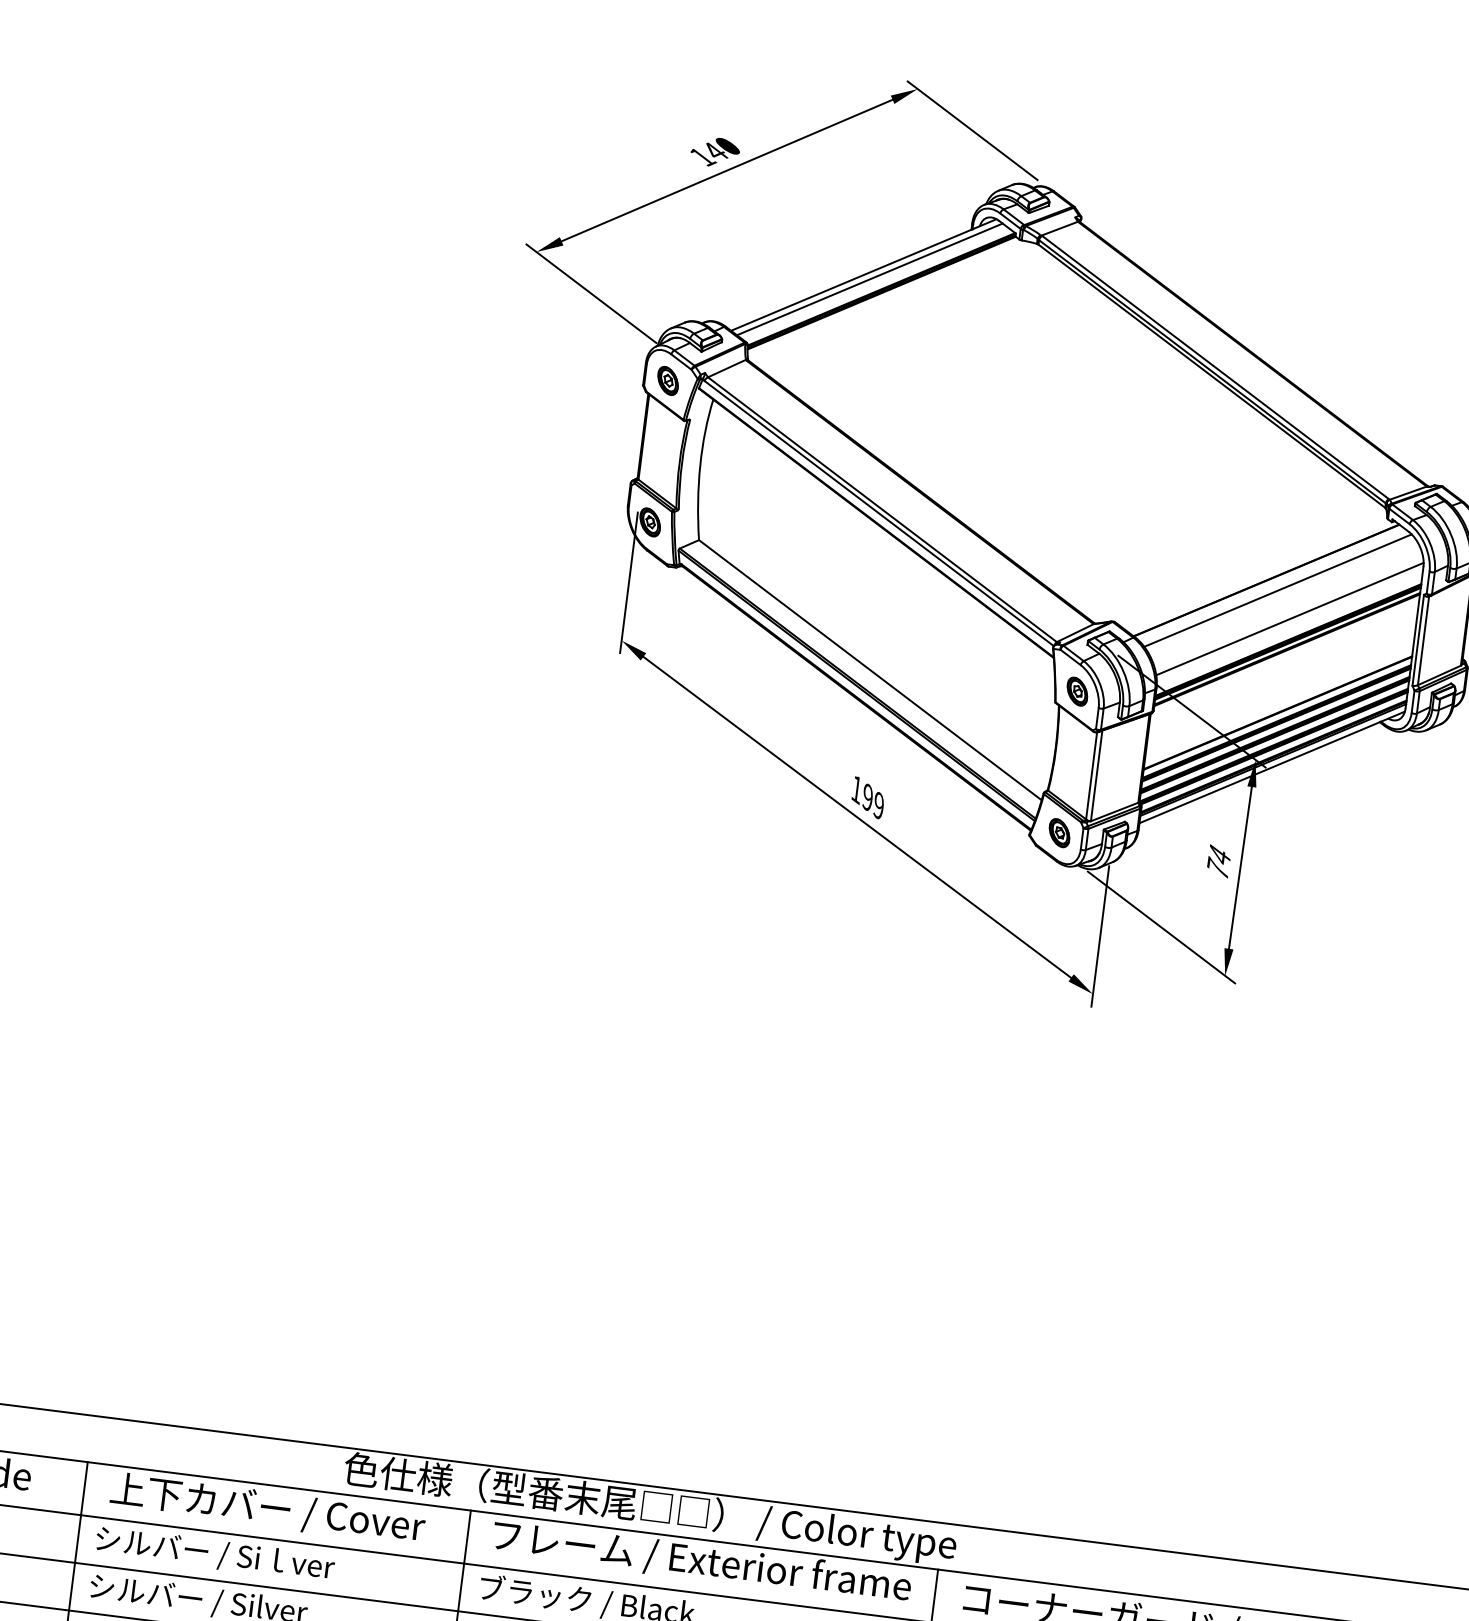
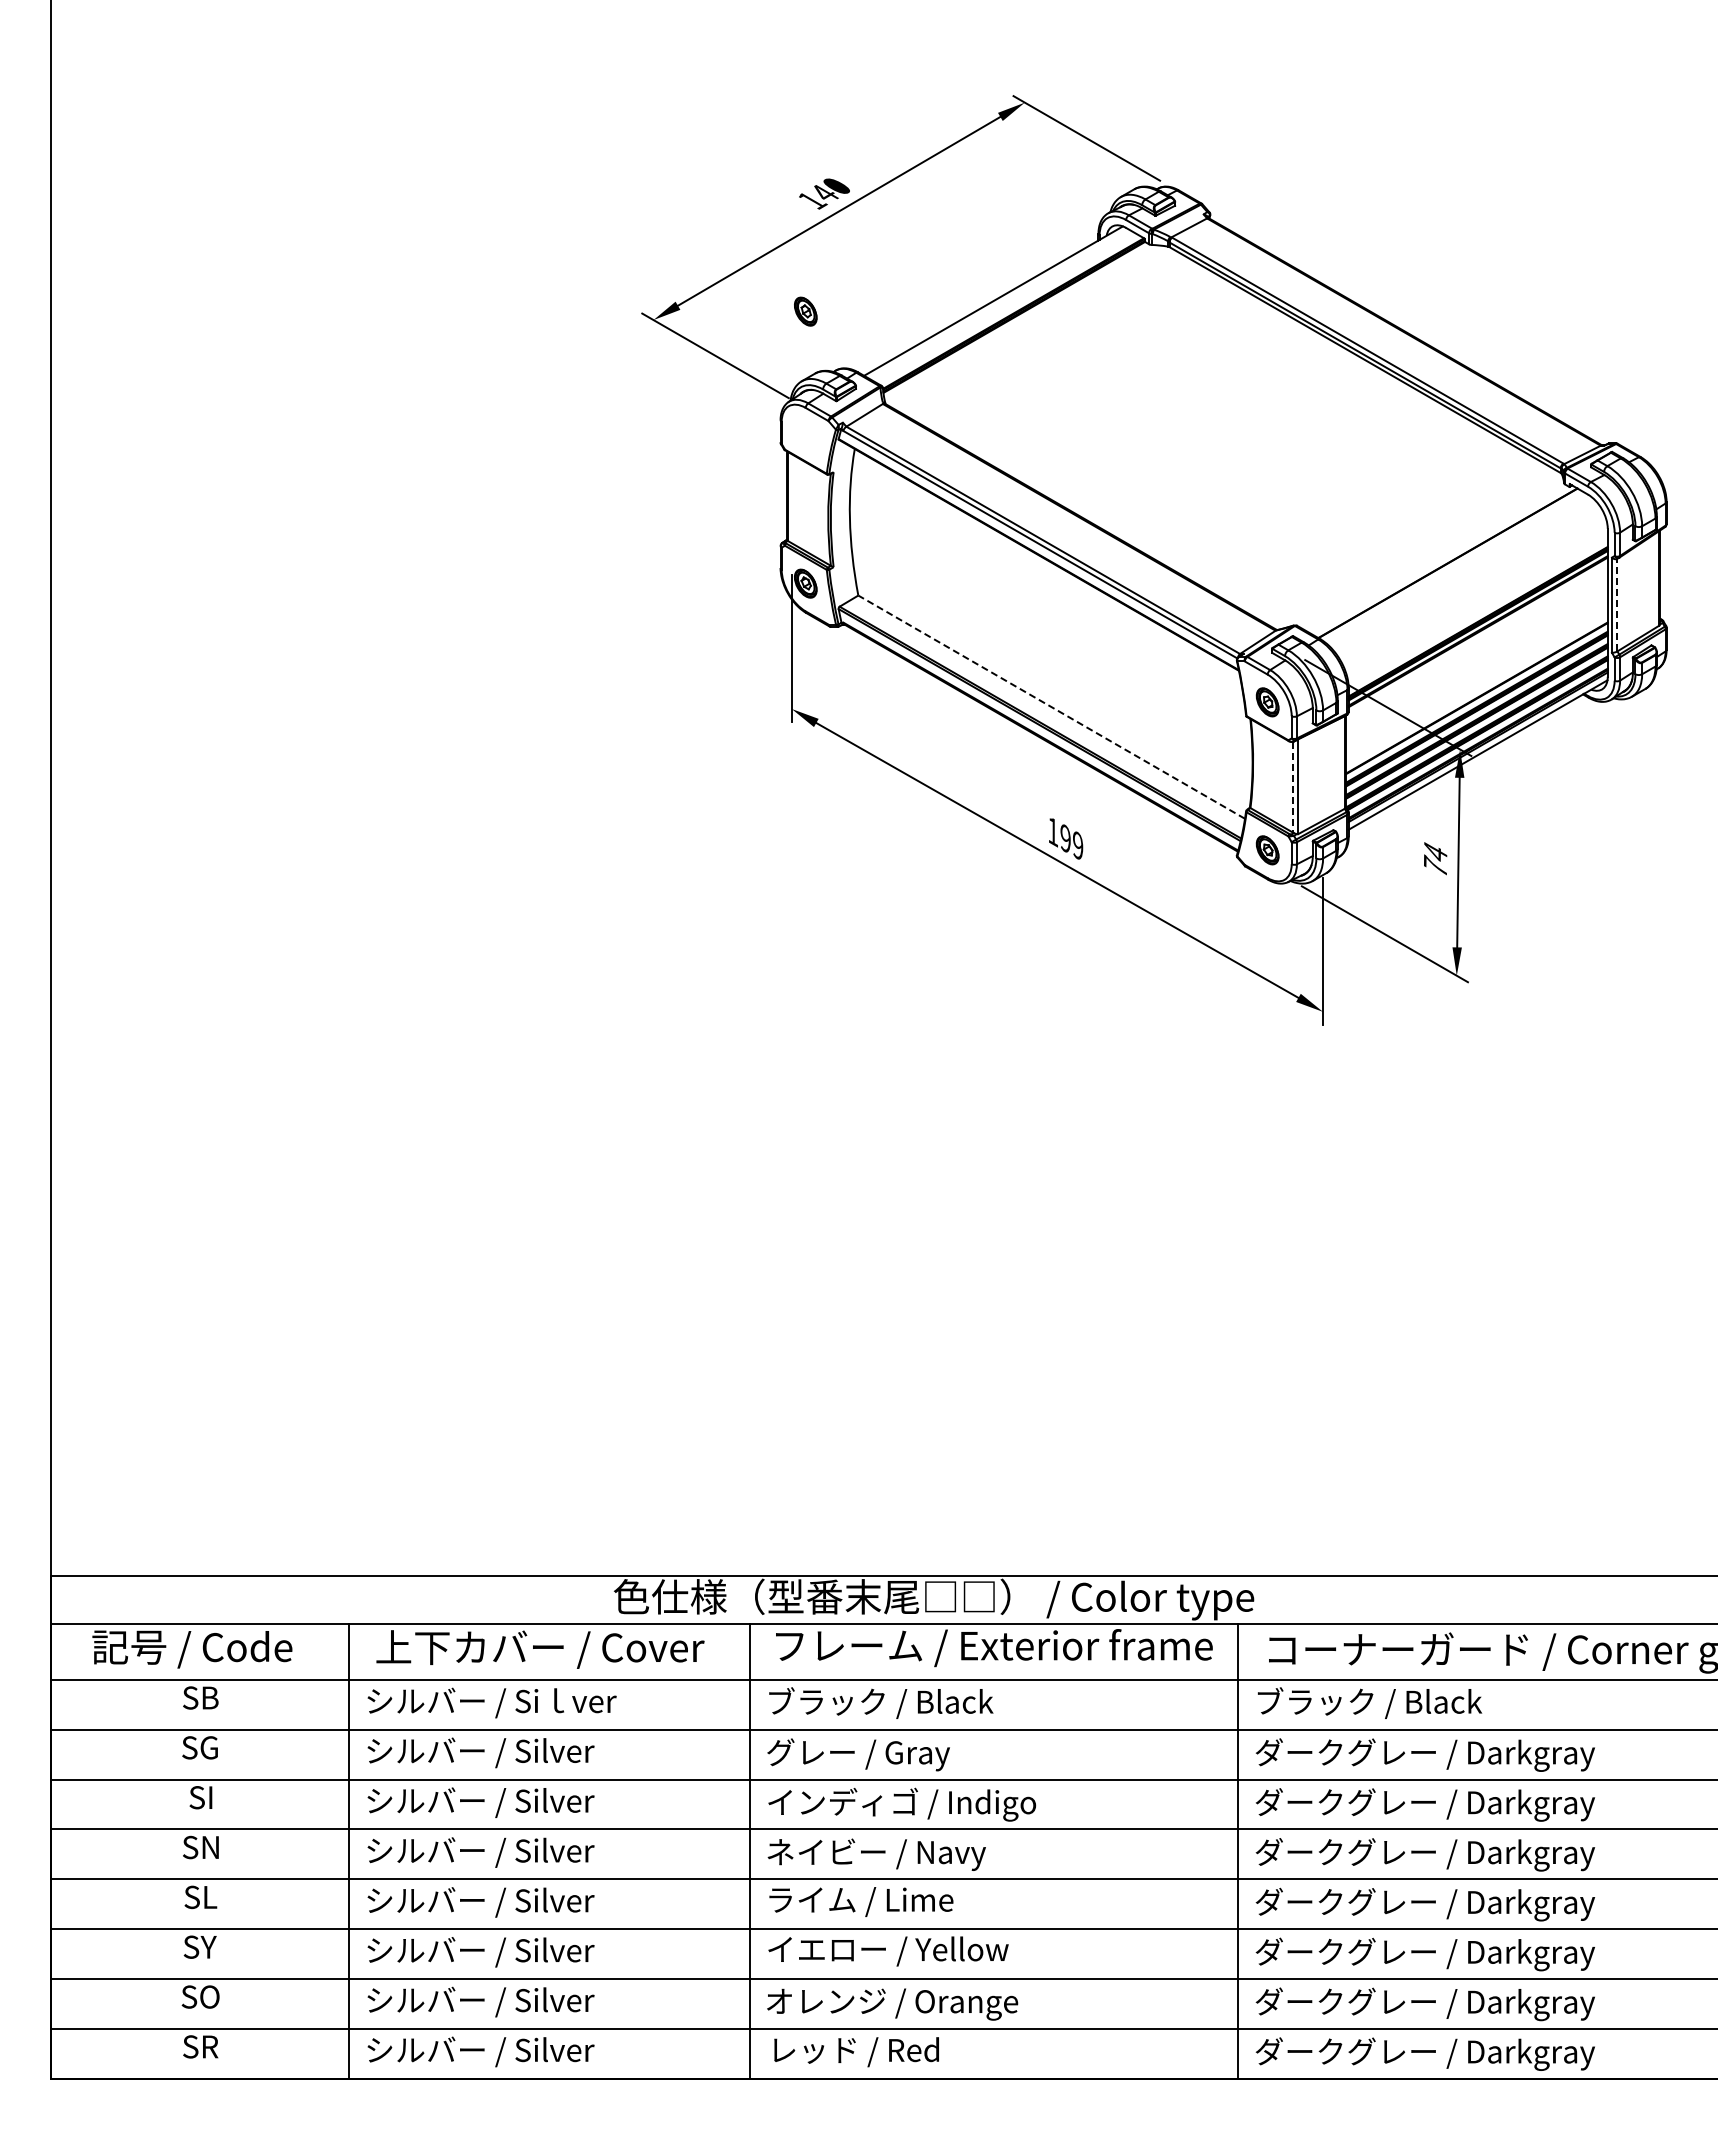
line: (869, 278) -> (999, 304), removed
part: (667, 380) -> (805, 311), moved
line: (1277, 589) -> (1460, 571), removed
line: (1289, 618) -> (1476, 599), removed
line: (1423, 640) -> (1617, 604), solid -> dashed
line: (870, 669) -> (1051, 706), solid -> dashed
line: (1091, 776) -> (1293, 787), solid -> dashed

